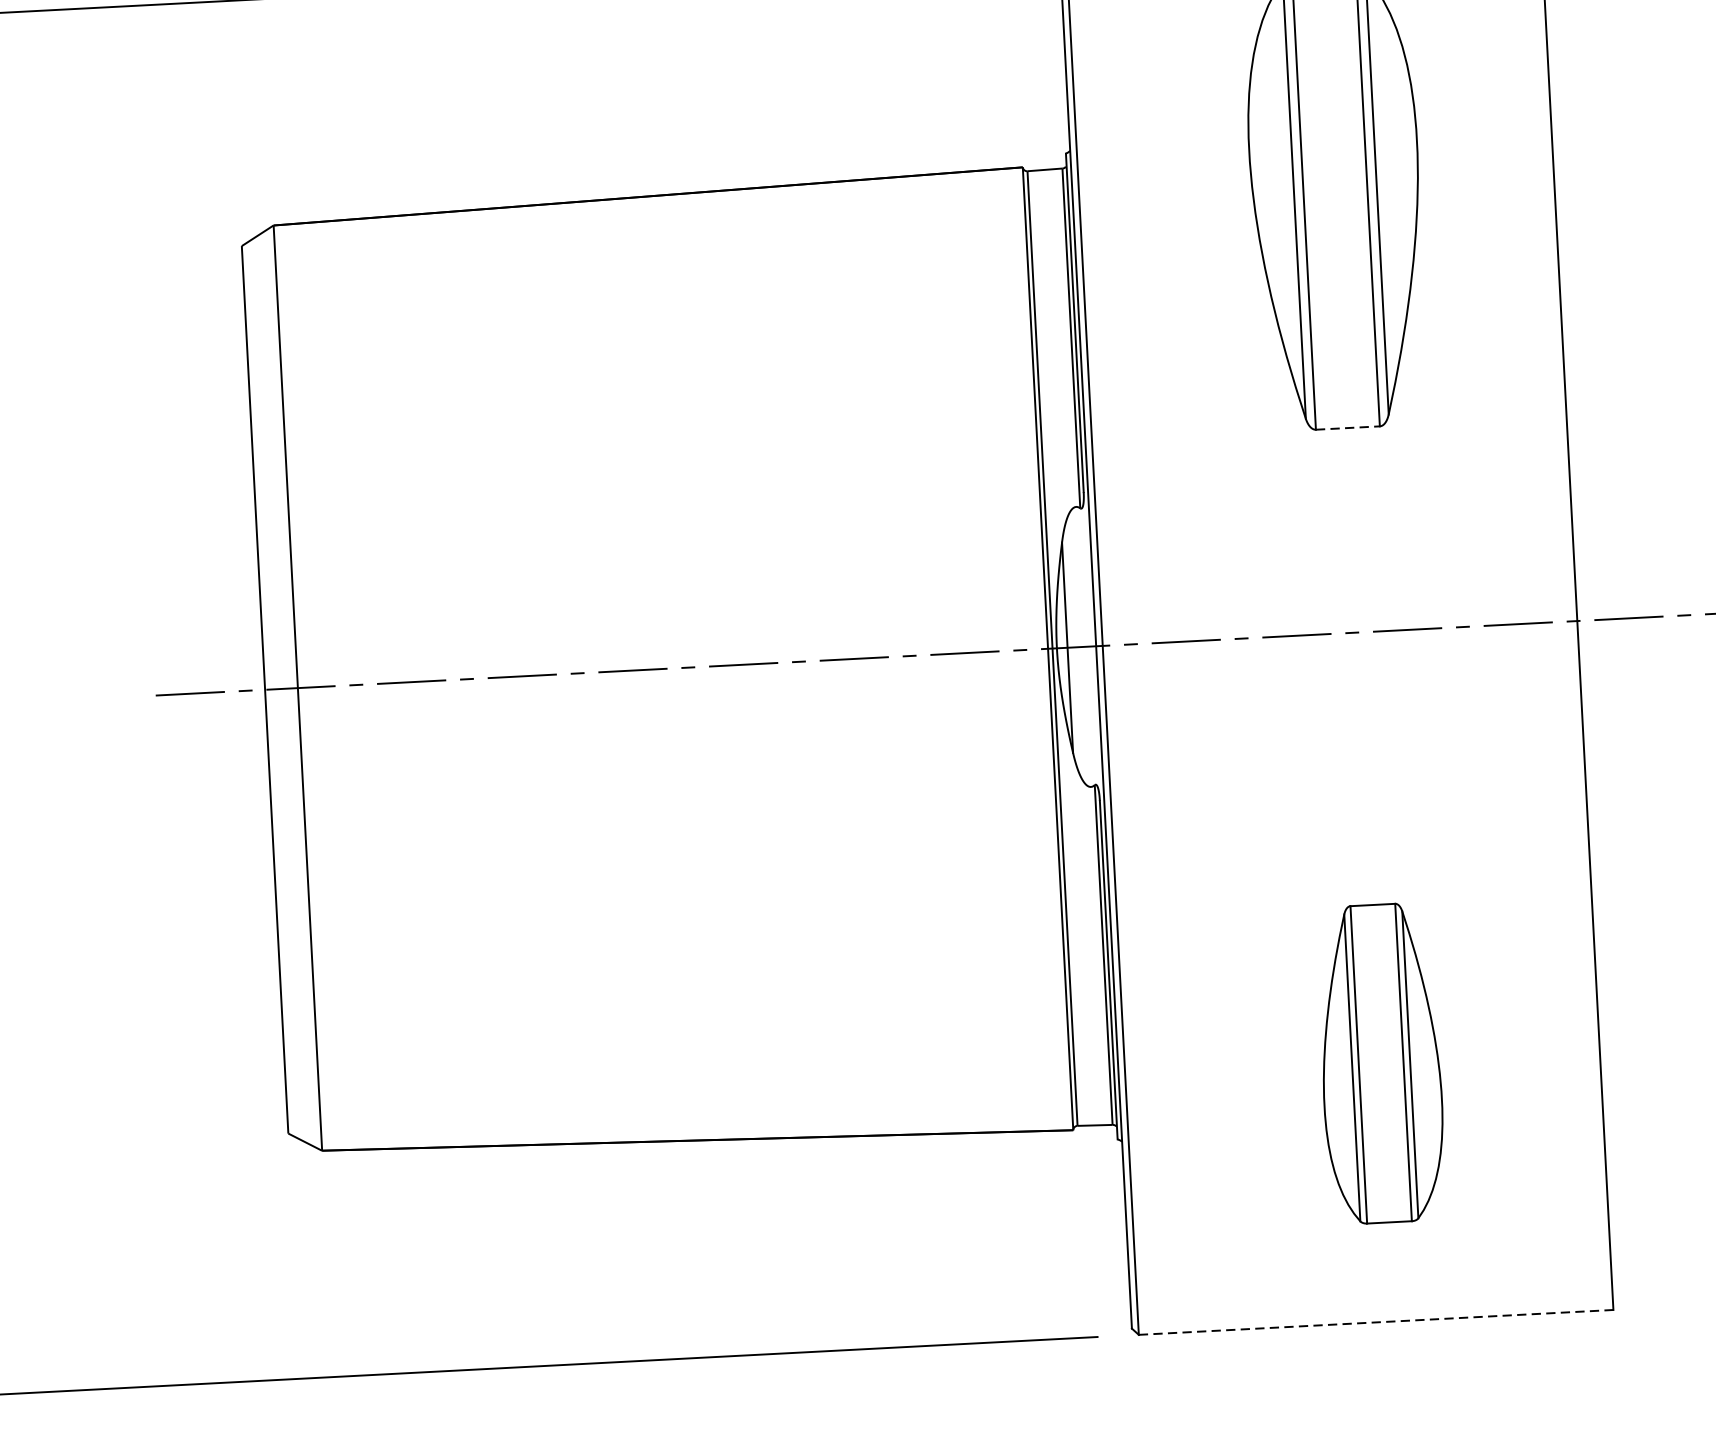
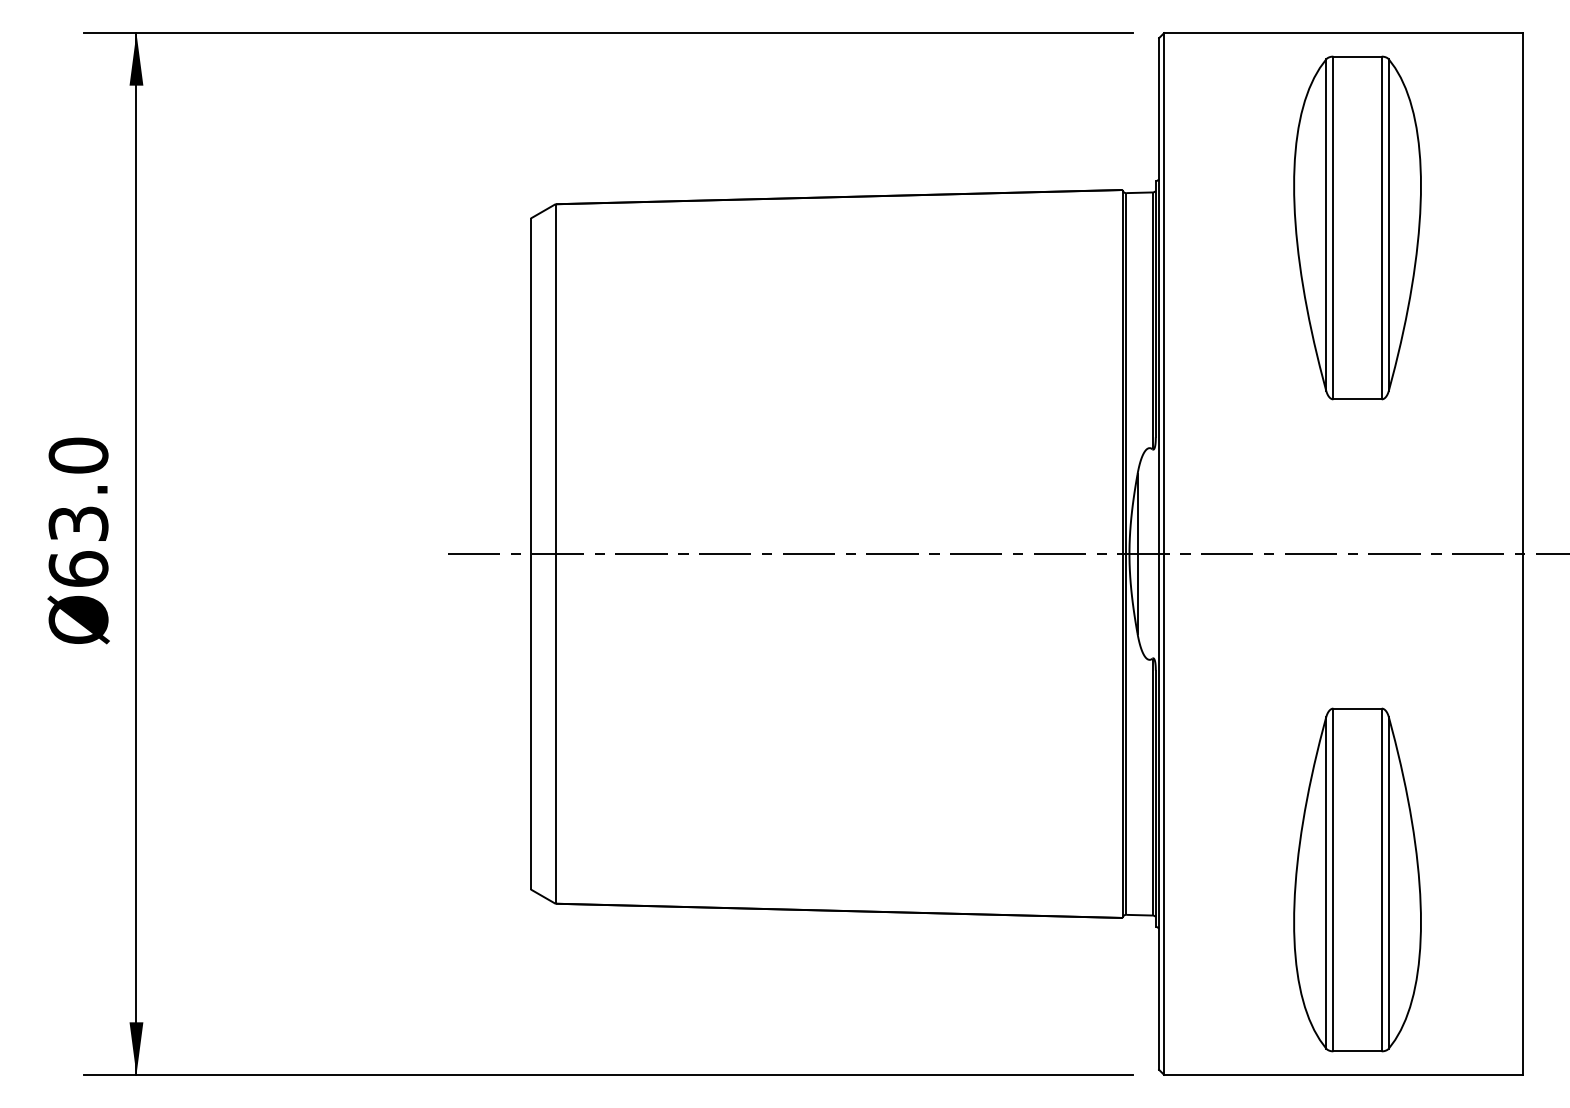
line: (1349, 428) -> (1358, 399), dashed -> solid
part: (1381, 1063) -> (1357, 879), size x1.43
line: (1376, 1321) -> (1343, 1074), dashed -> solid

